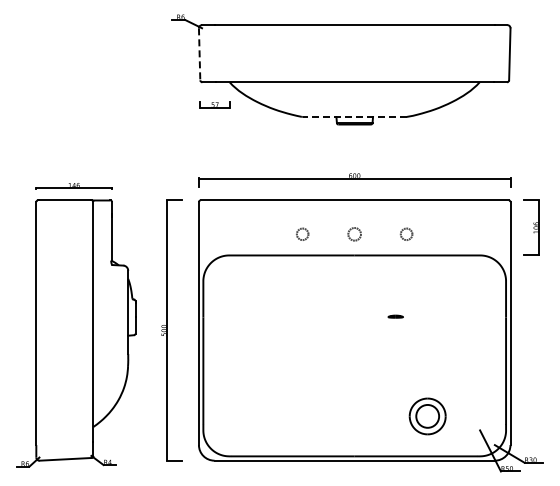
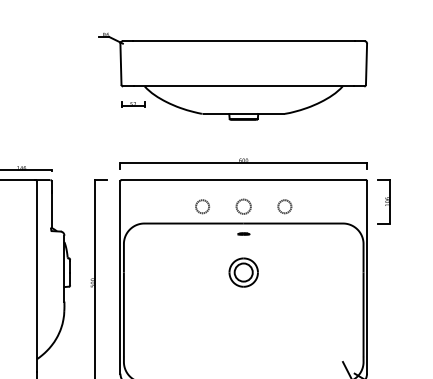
line: (199, 54) -> (120, 64), dashed -> solid
line: (354, 116) -> (243, 113), dashed -> solid
circle: (302, 234) -> (202, 206), size x1.43
circle: (354, 234) -> (243, 206), size x1.43
circle: (406, 234) -> (284, 206), size x1.43
part: (395, 316) -> (243, 233), moved
part: (427, 416) -> (243, 272), moved

